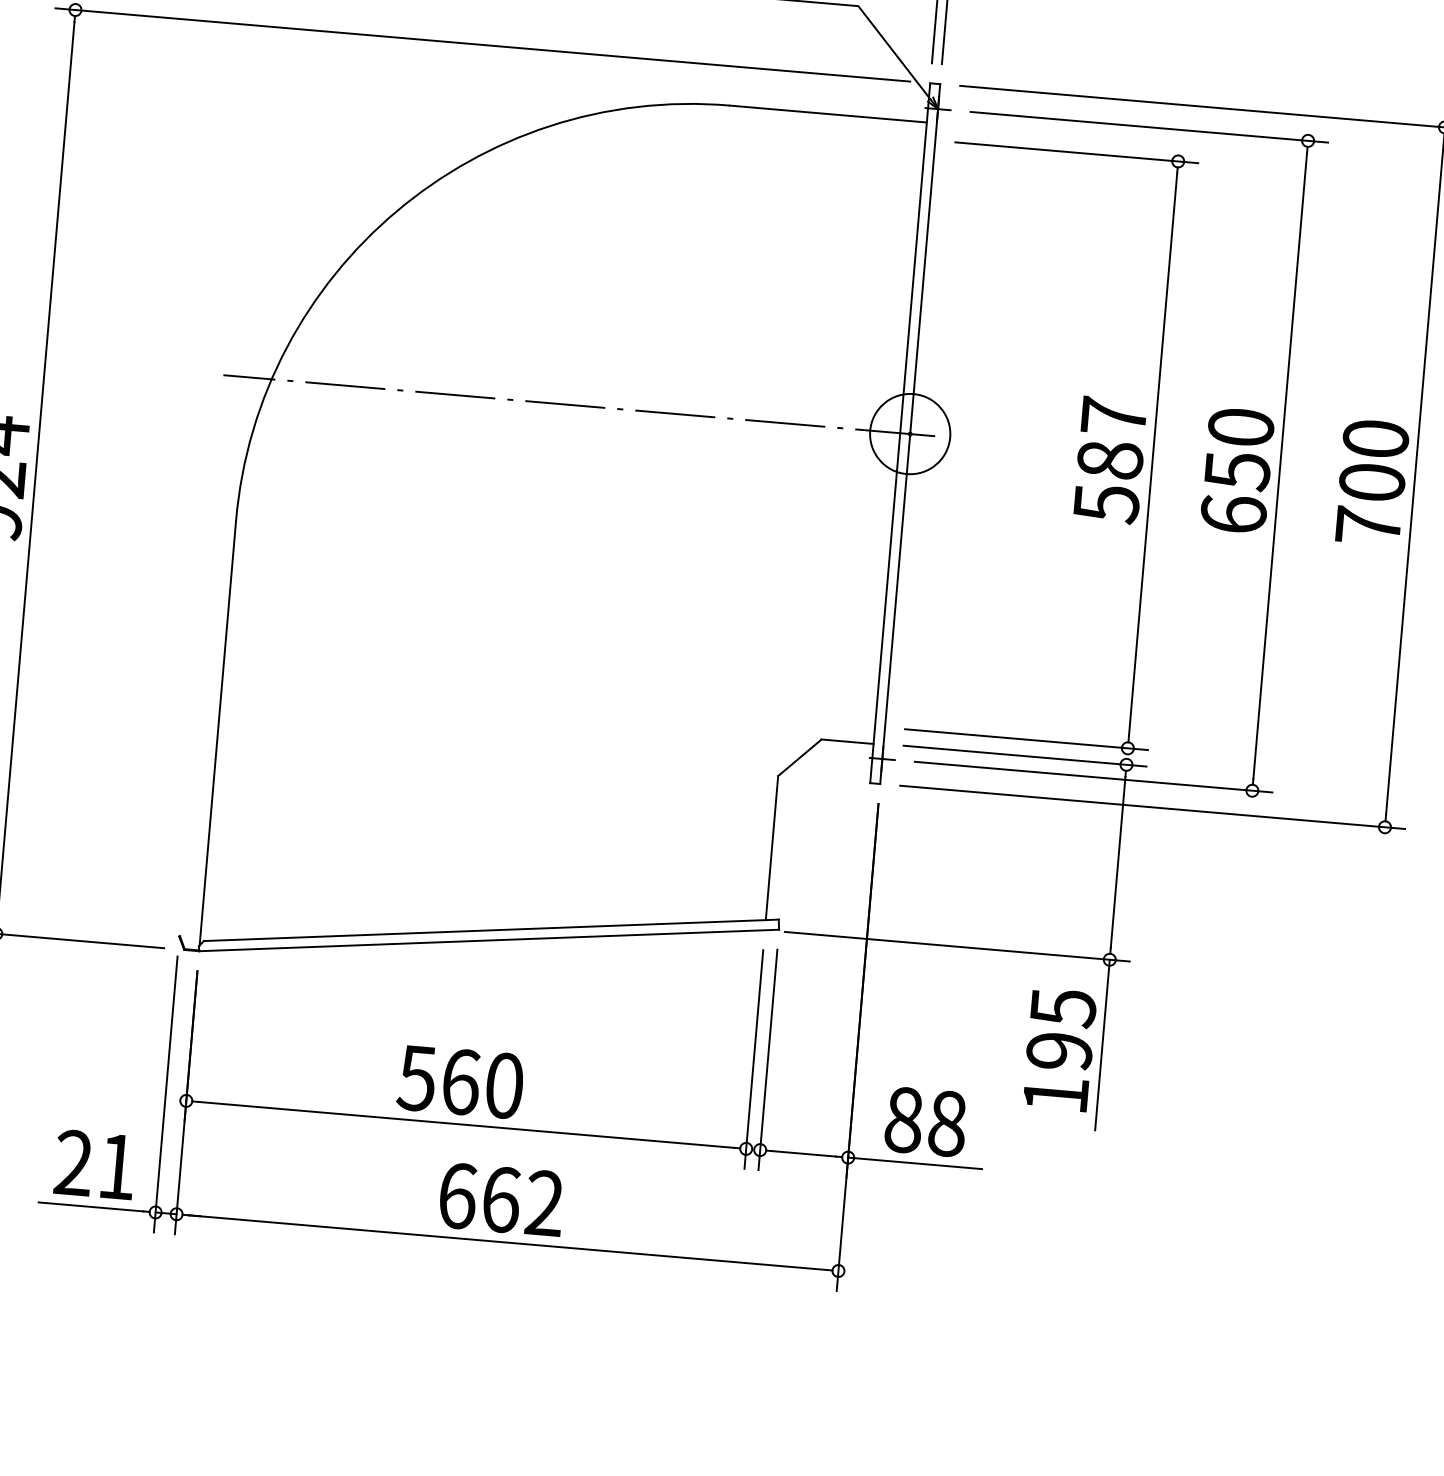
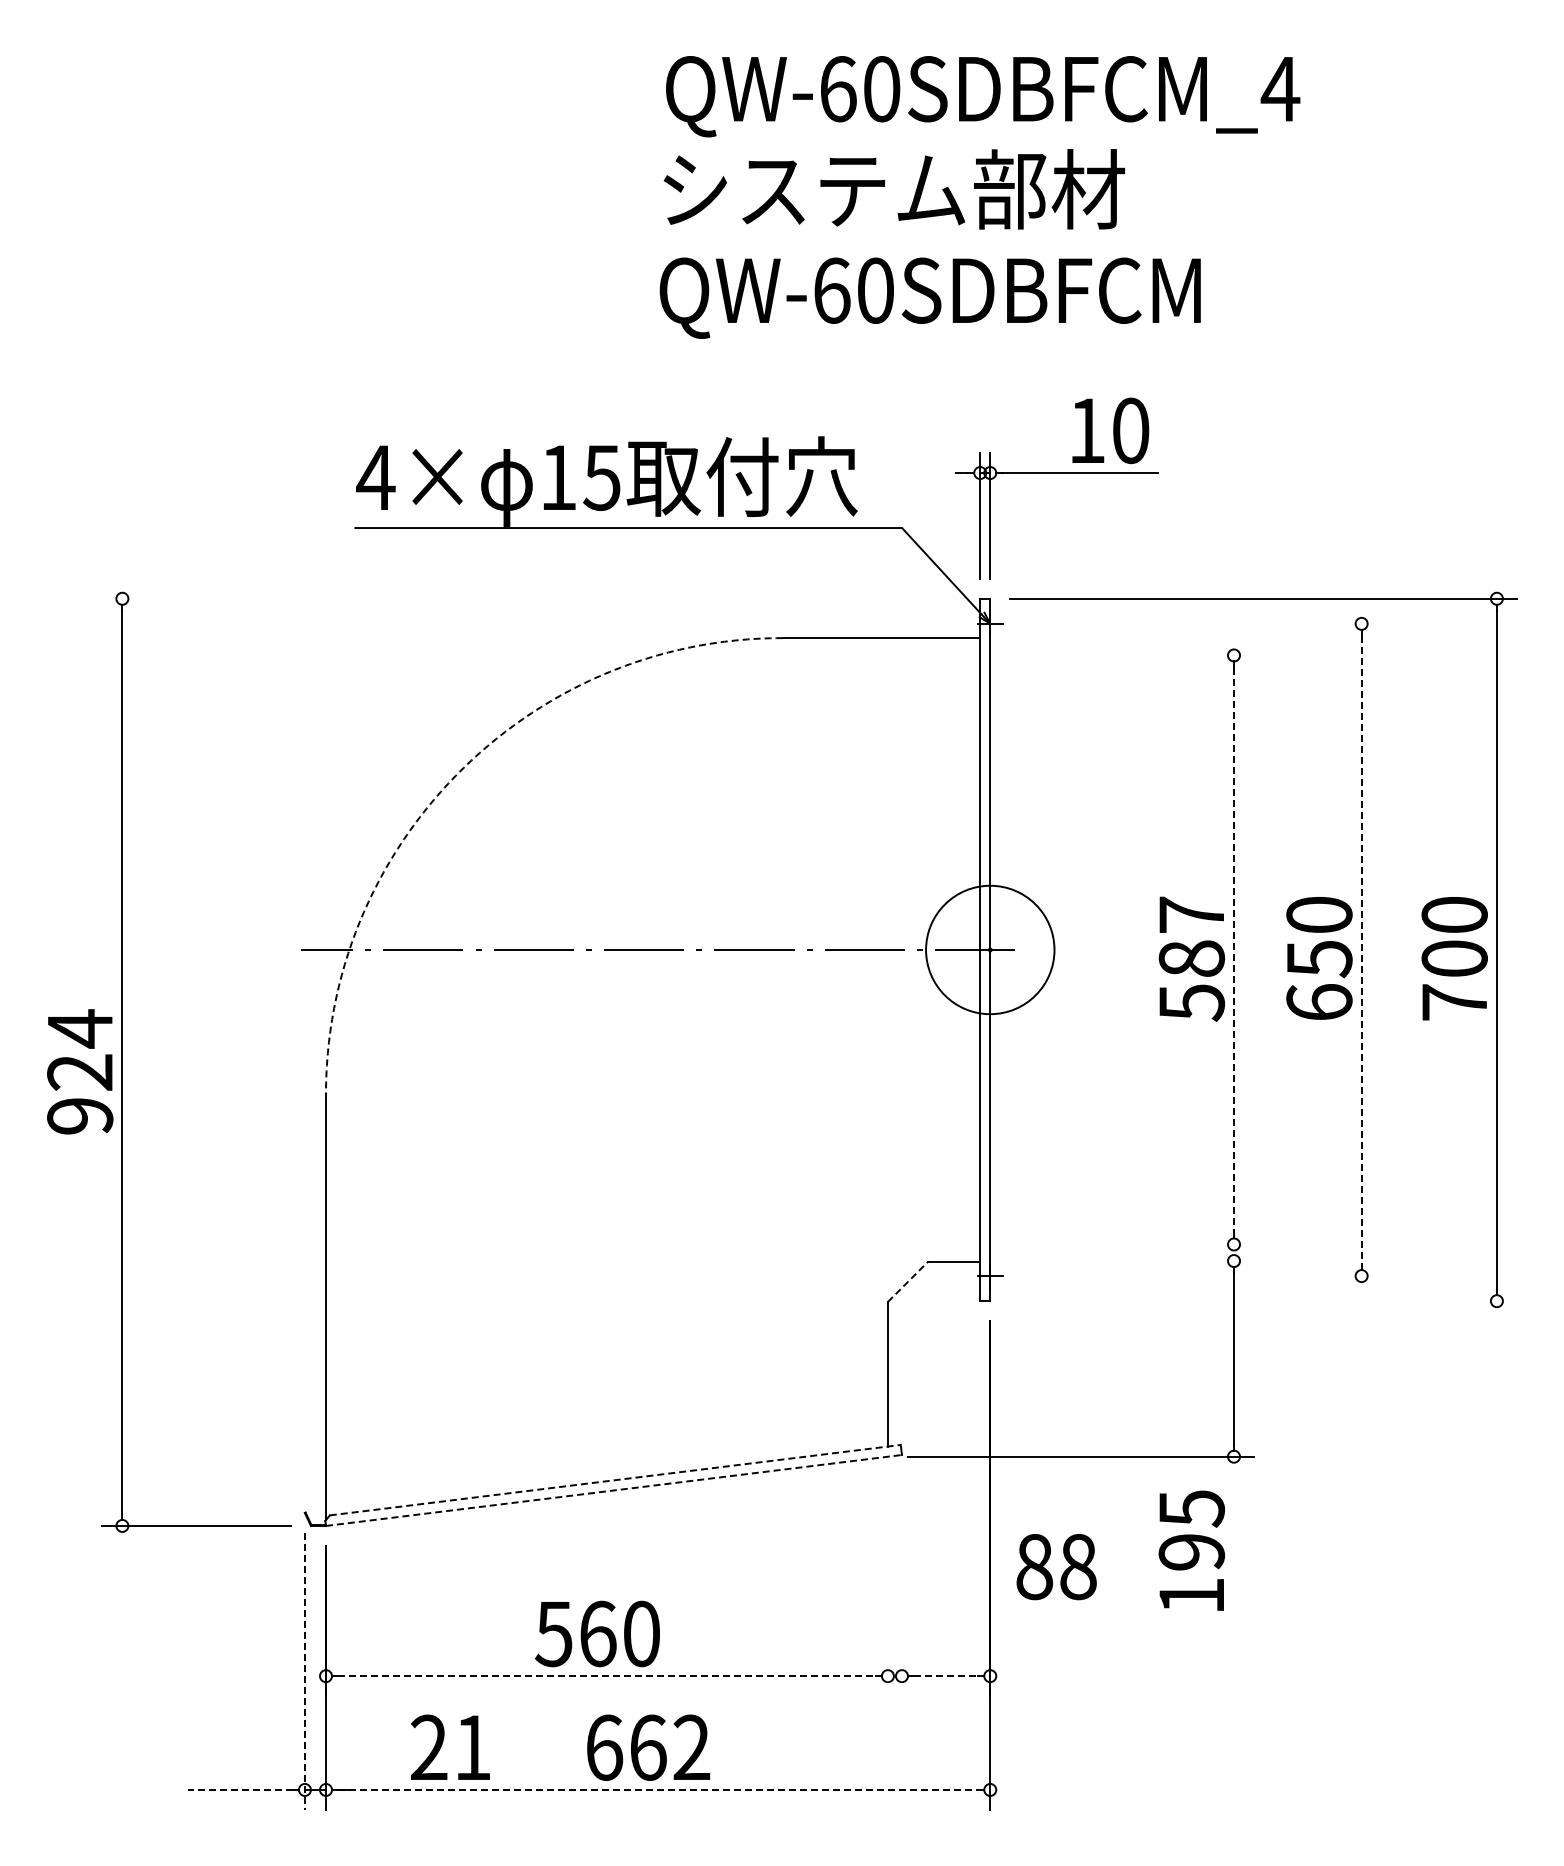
line: (483, 44) -> (531, 598), removed
line: (1148, 126) -> (1201, 623), removed
line: (1077, 152) -> (1132, 655), removed
arc: (396, 210) -> (459, 771), solid -> dashed
circle: (910, 433) -> (990, 949), size x1.6
line: (1153, 455) -> (1234, 950), solid -> dashed
line: (1280, 466) -> (1361, 950), solid -> dashed
line: (1026, 739) -> (1132, 1244), removed
line: (1025, 756) -> (1132, 1261), removed
line: (800, 757) -> (908, 1281), solid -> dashed
line: (1092, 777) -> (1201, 1276), removed
line: (1152, 807) -> (1263, 1301), removed
line: (491, 930) -> (615, 1480), solid -> dashed
line: (489, 940) -> (614, 1490), solid -> dashed
line: (1103, 1044) -> (1234, 1541), removed
line: (753, 1059) -> (887, 1586), removed
line: (767, 1059) -> (901, 1585), removed
line: (165, 1095) -> (304, 1672), solid -> dashed
text: (925, 1122) -> (1056, 1567), moved
line: (465, 1125) -> (606, 1676), solid -> dashed
line: (804, 1154) -> (946, 1676), solid -> dashed
text: (95, 1163) -> (450, 1746), moved
line: (915, 1163) -> (1057, 1676), removed
line: (91, 1206) -> (240, 1789), solid -> dashed
line: (507, 1242) -> (658, 1789), solid -> dashed

